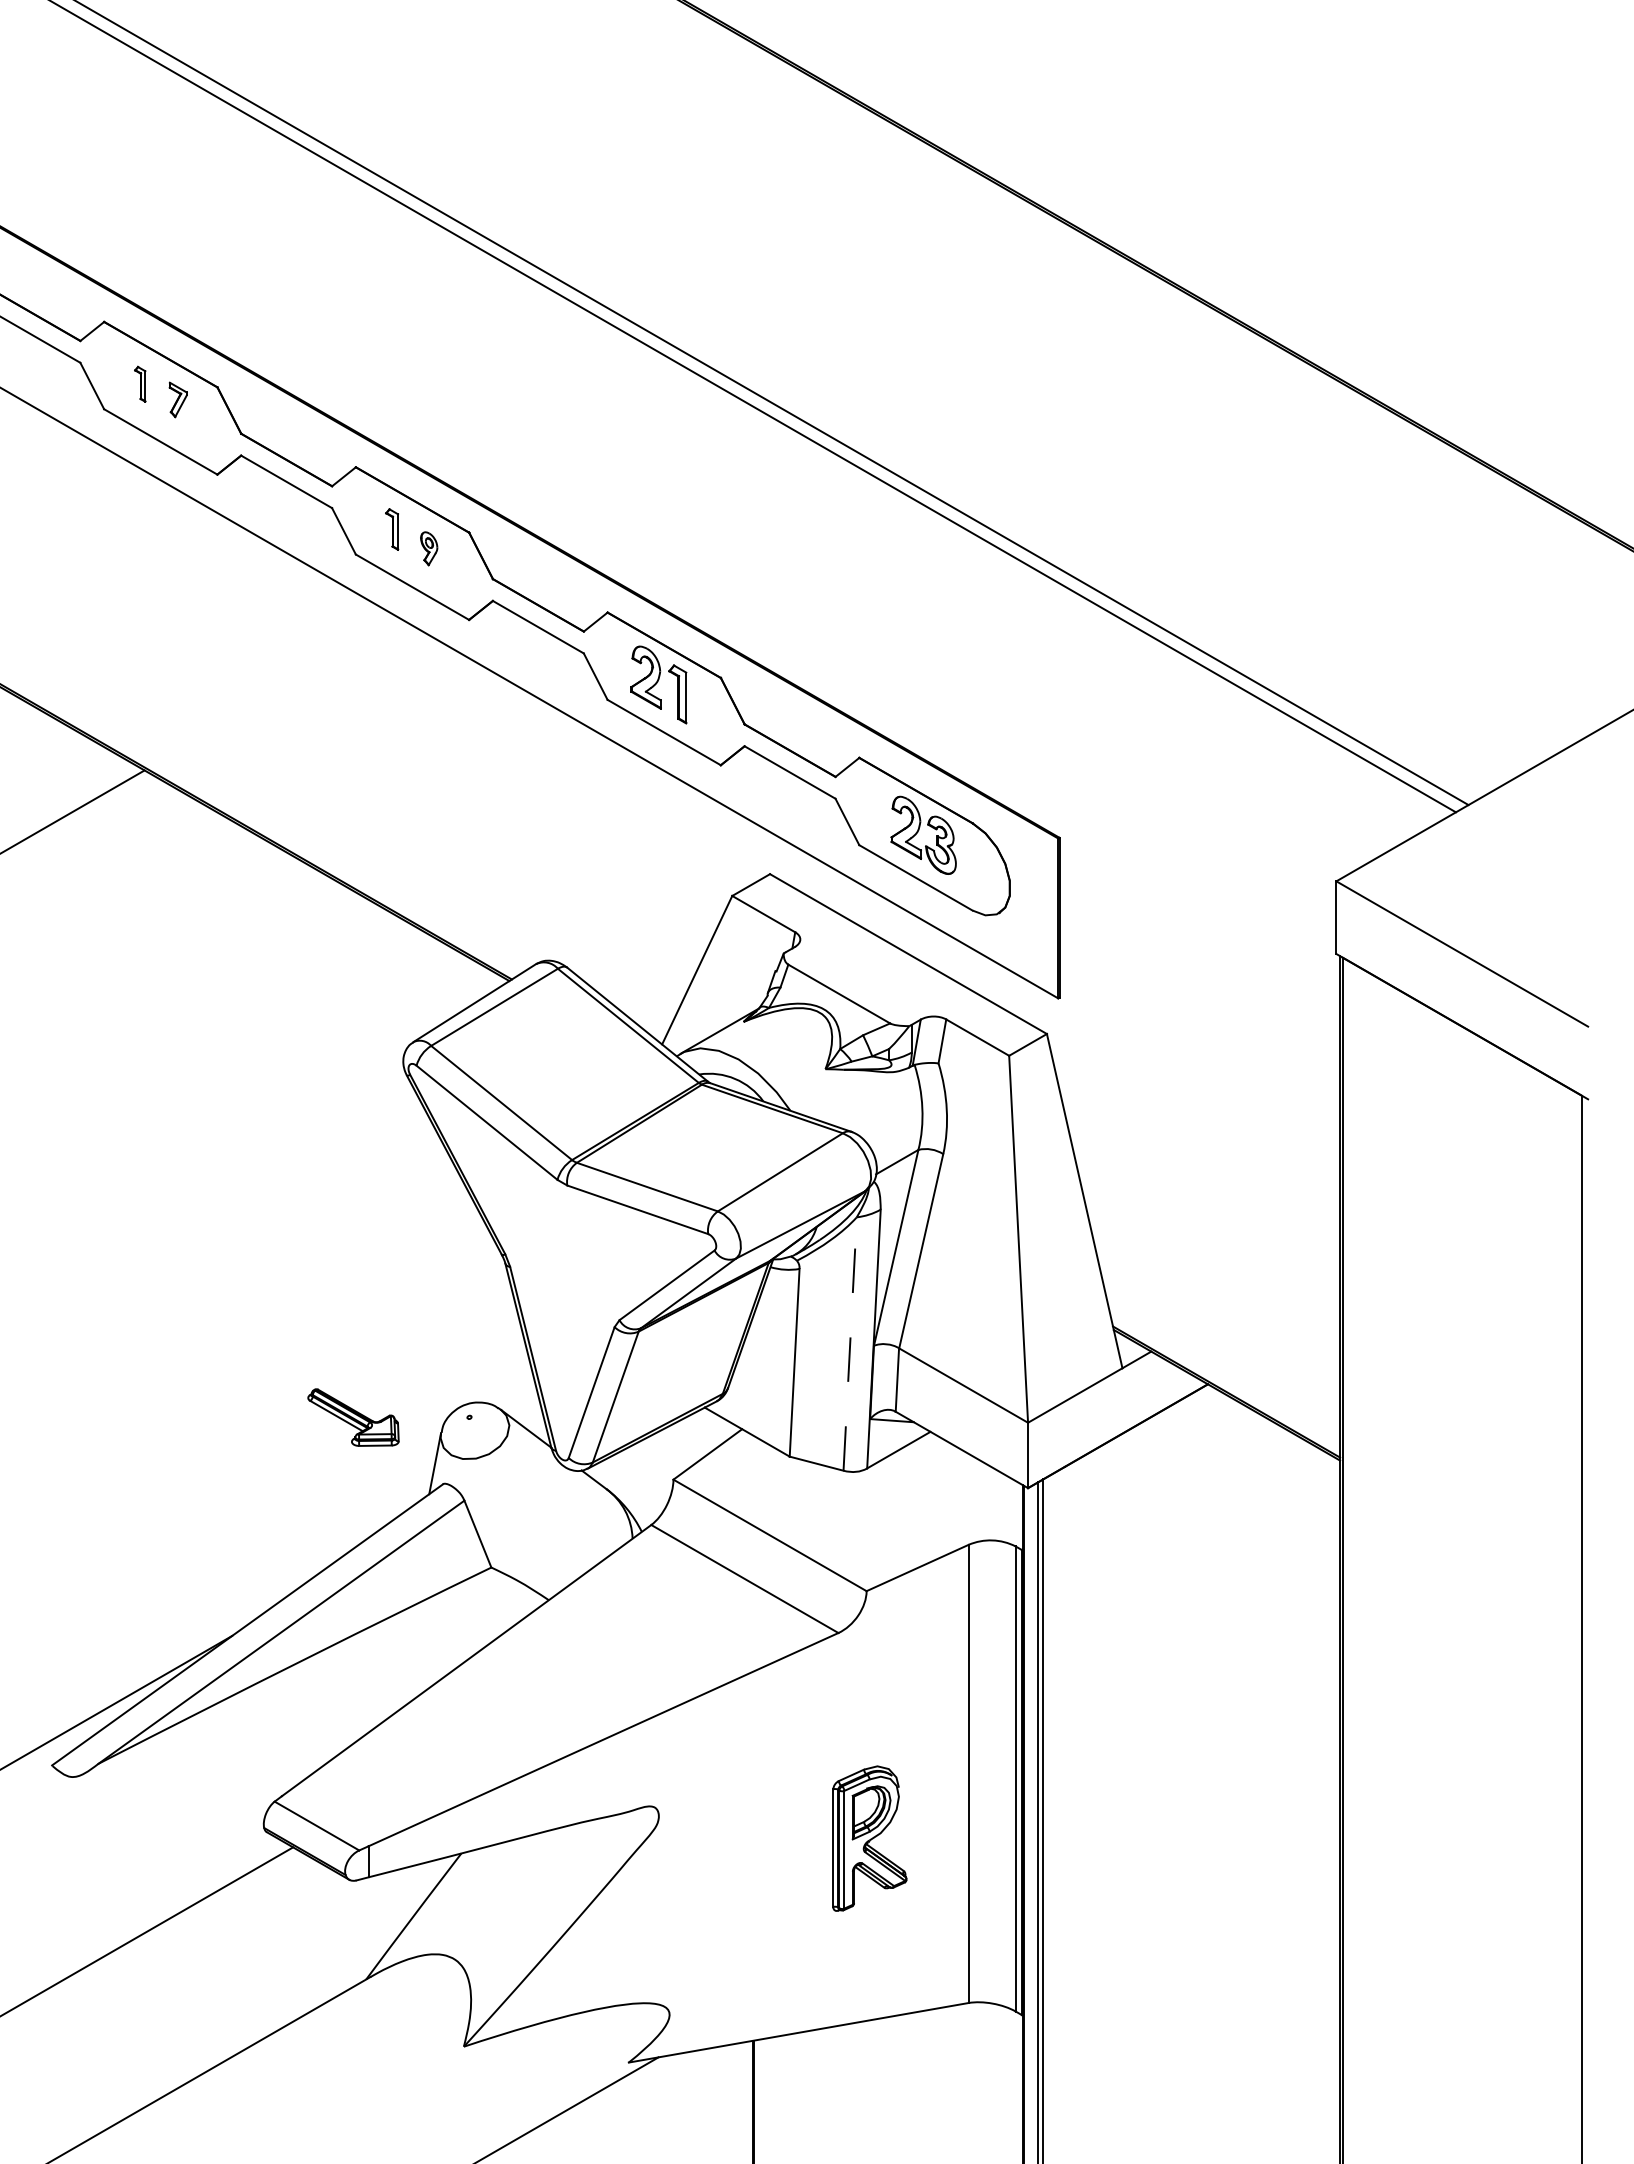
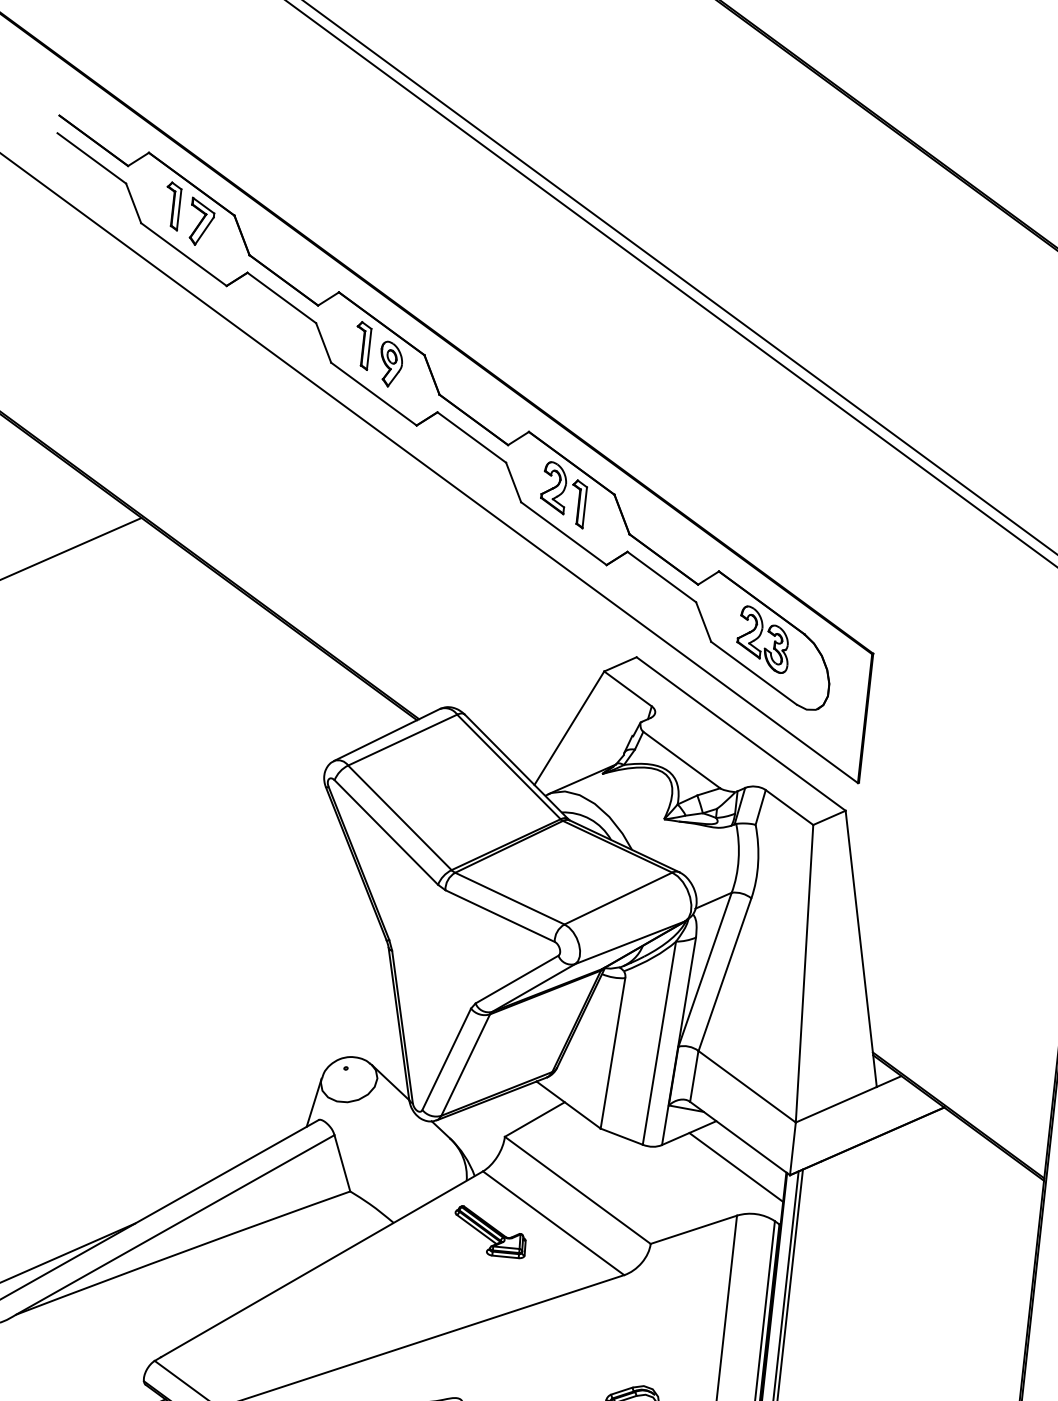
part: (139, 384) -> (171, 206), size x1.67
part: (178, 399) -> (201, 221), size x1.67
part: (391, 529) -> (362, 345), size x1.43
part: (428, 548) -> (390, 364), size x1.67
line: (850, 1344) -> (659, 1043), dashed -> solid
part: (353, 1417) -> (490, 1232), moved
line: (961, 1485) -> (736, 1167), added

